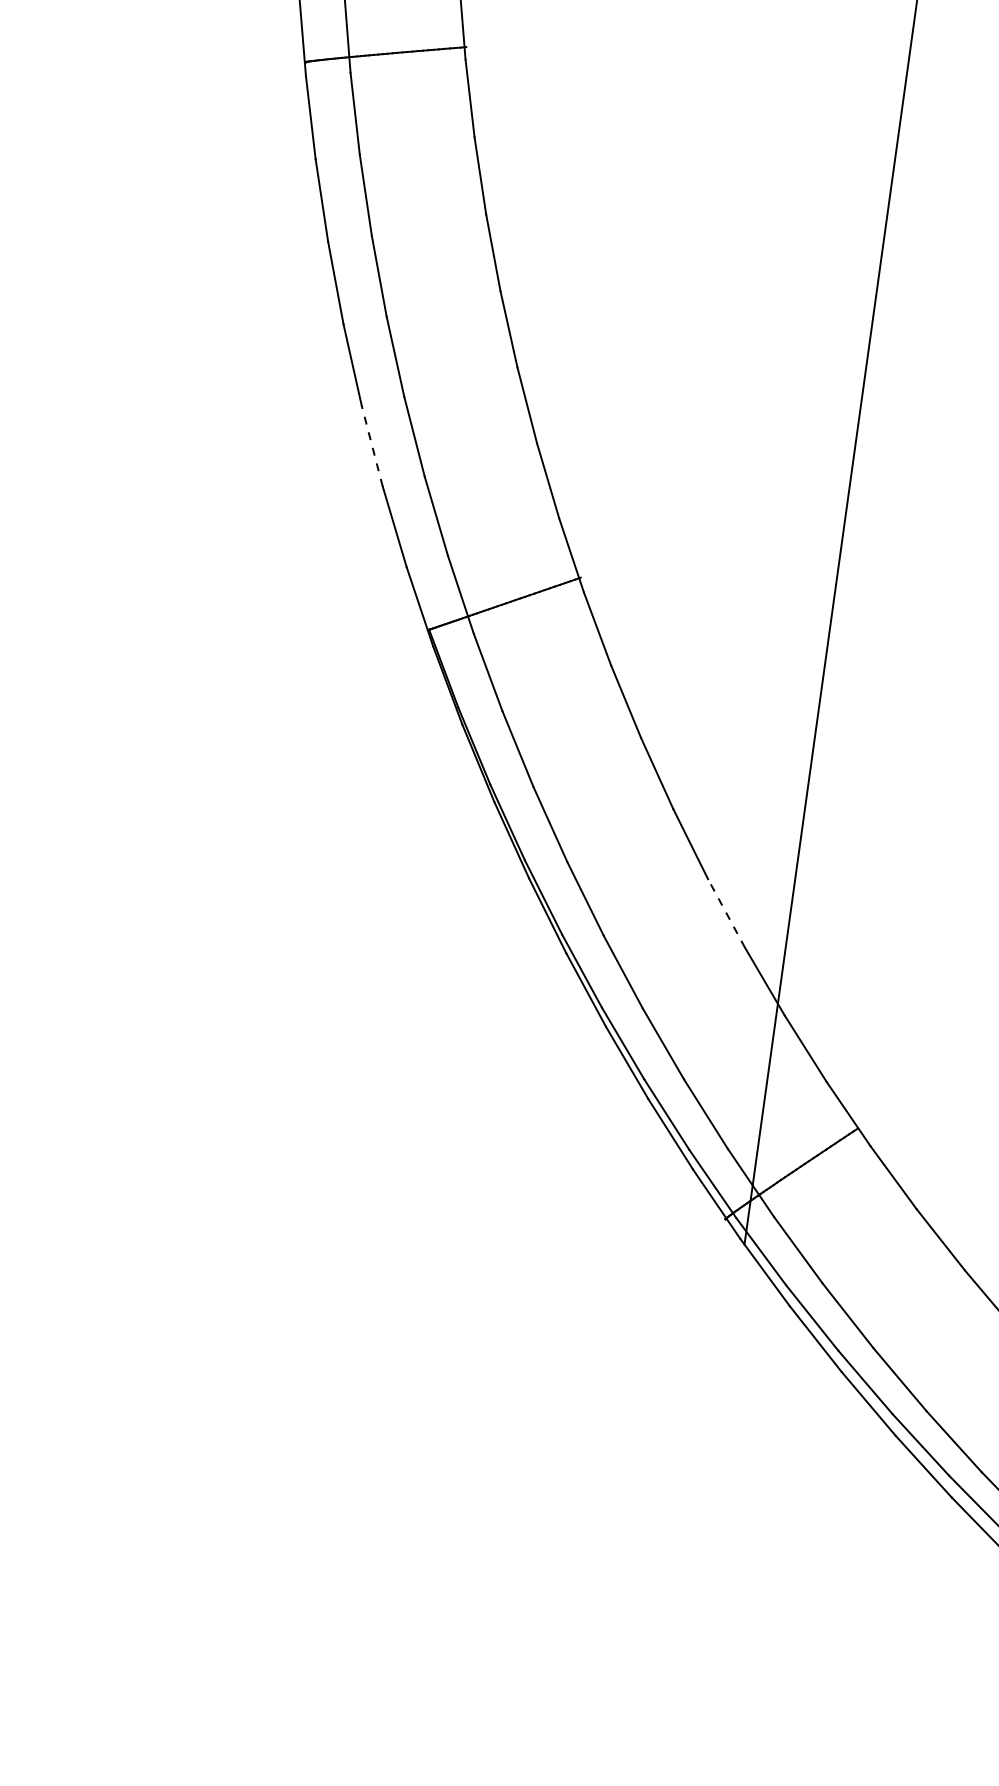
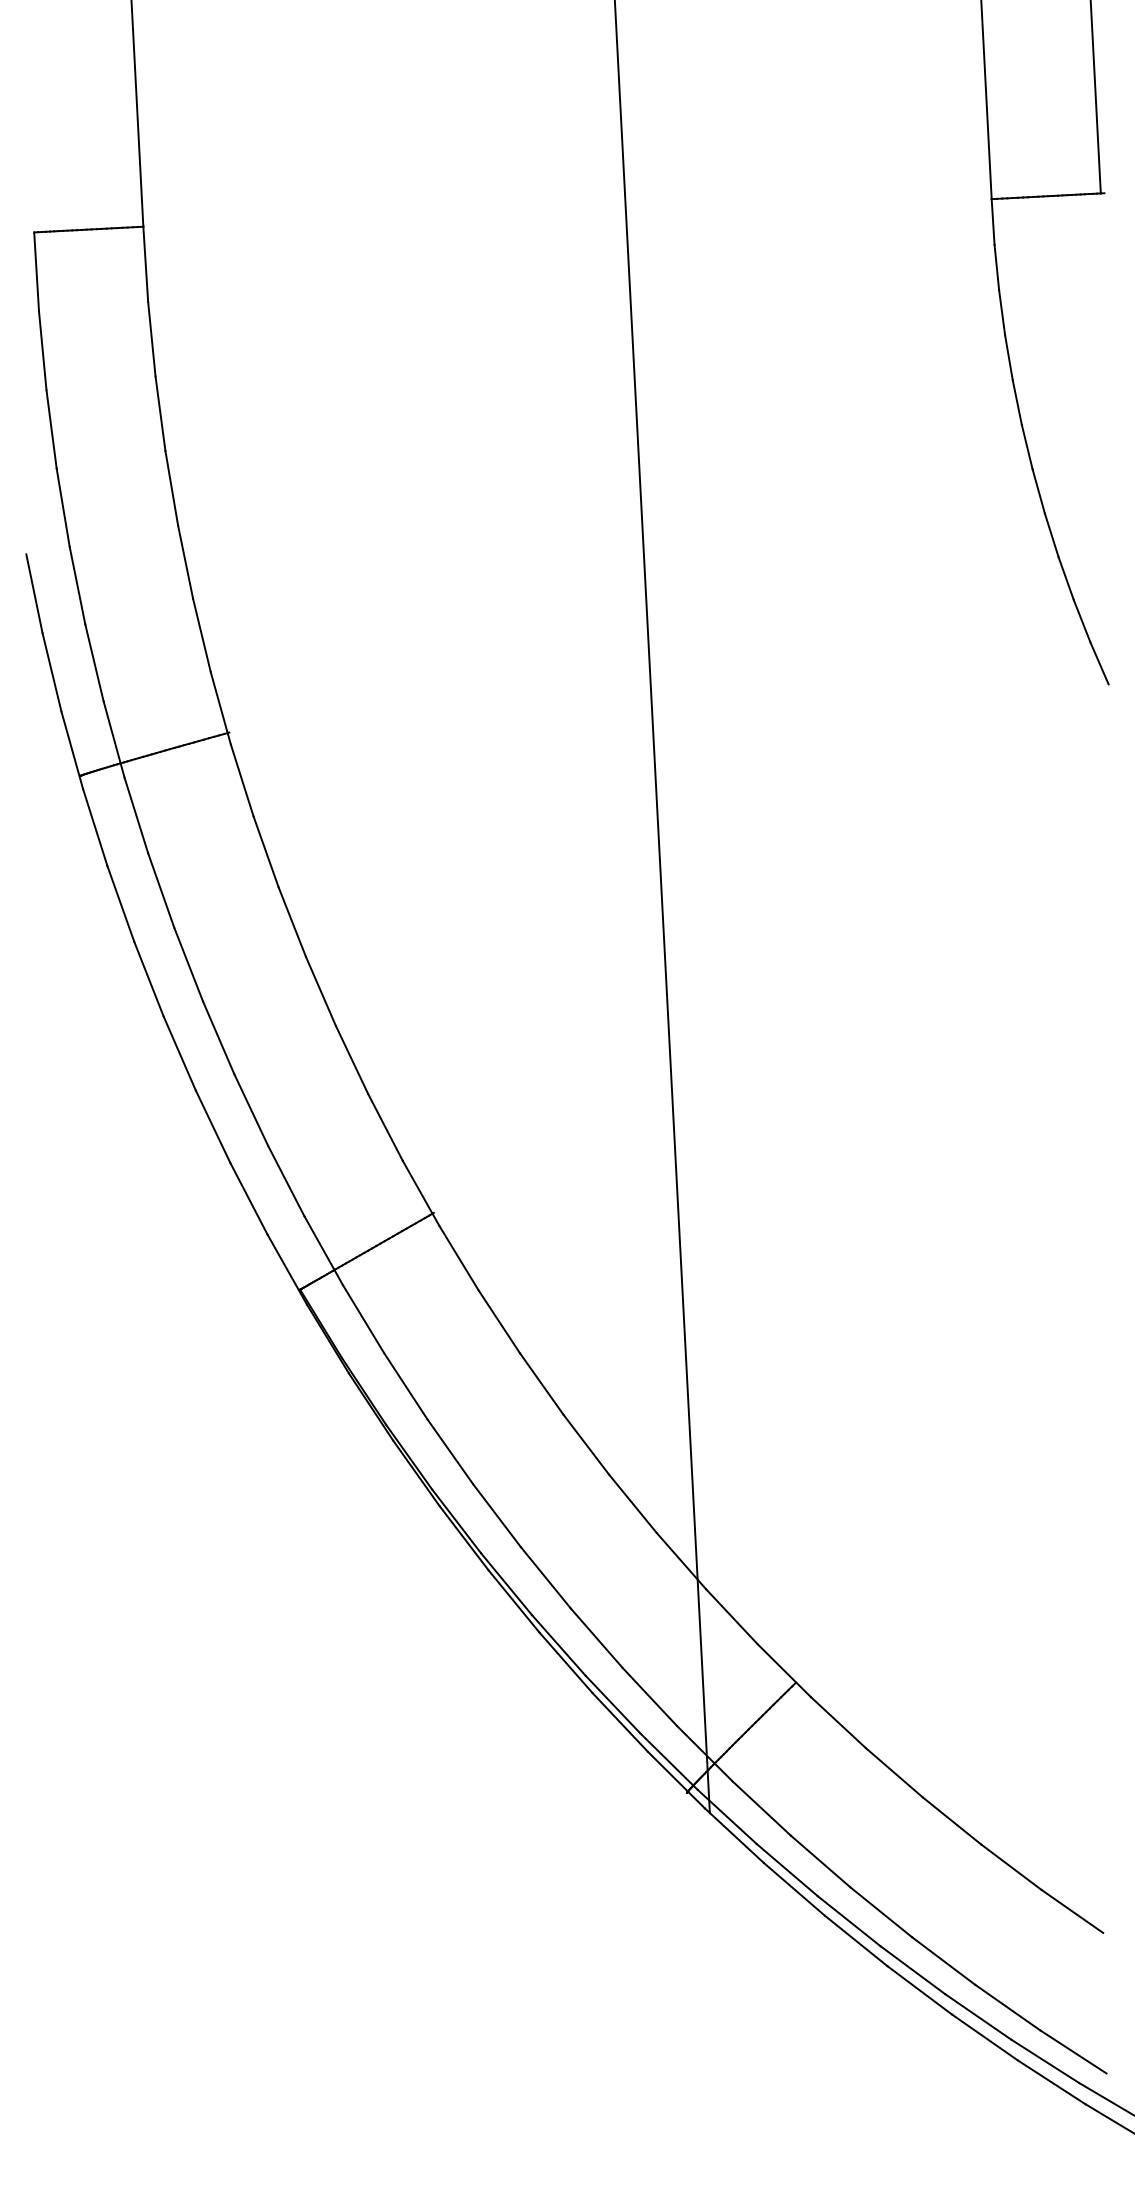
line: (371, 445) -> (212, 1126), dashed -> solid
line: (726, 913) -> (632, 1503), dashed -> solid

